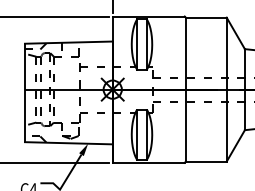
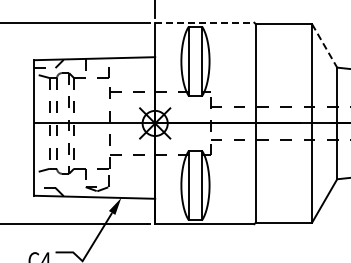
line: (148, 16) -> (204, 22), solid -> dashed
line: (235, 33) -> (324, 46), solid -> dashed

